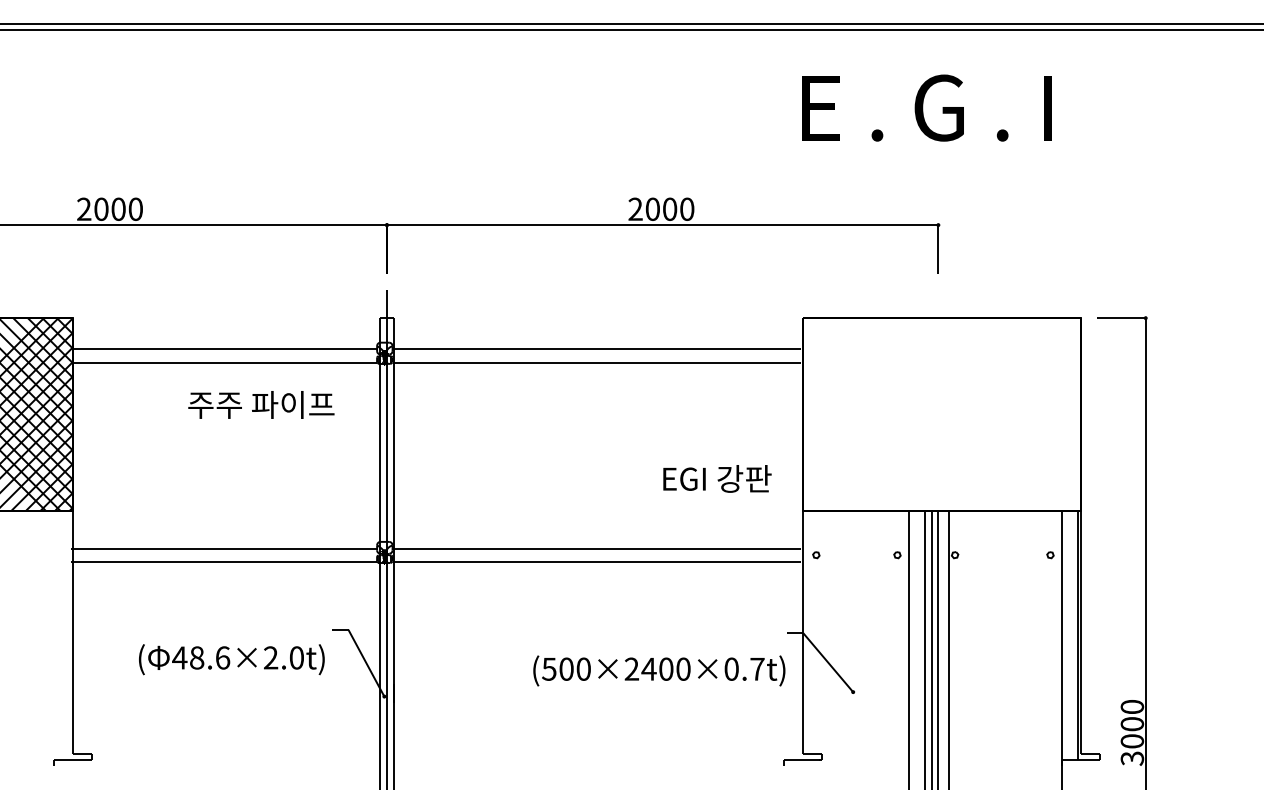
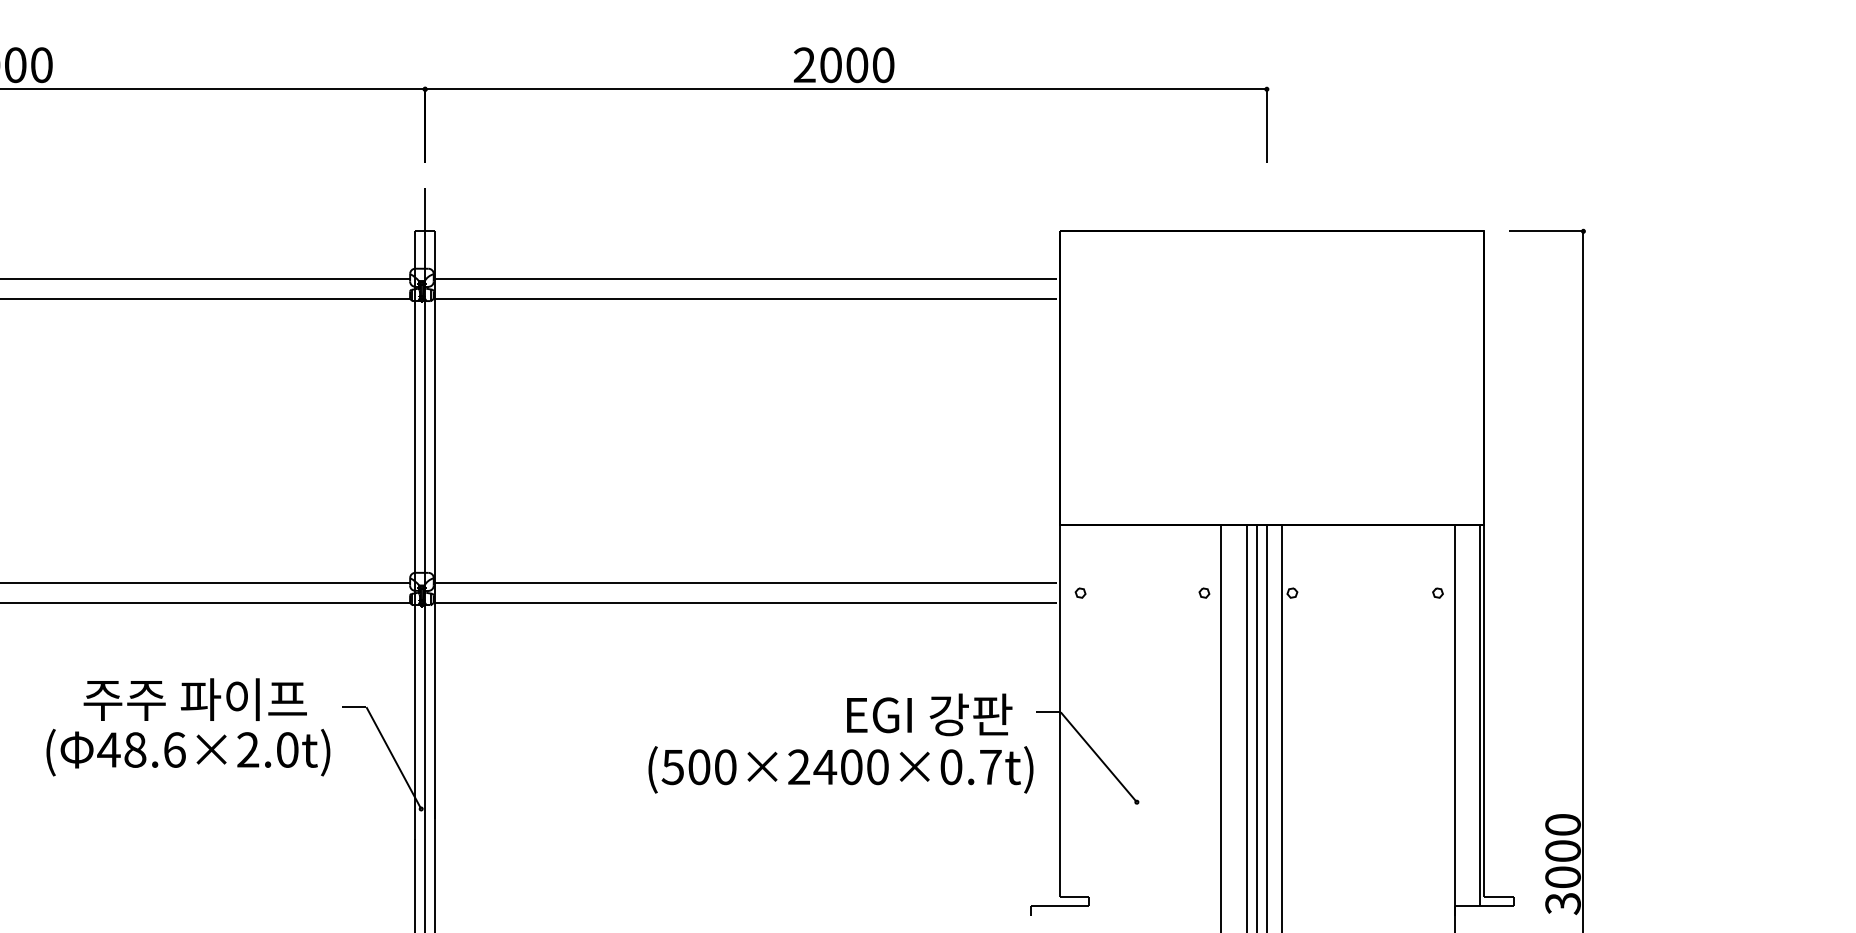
text: (261, 404) -> (195, 698), moved
text: (717, 478) -> (929, 714), moved

